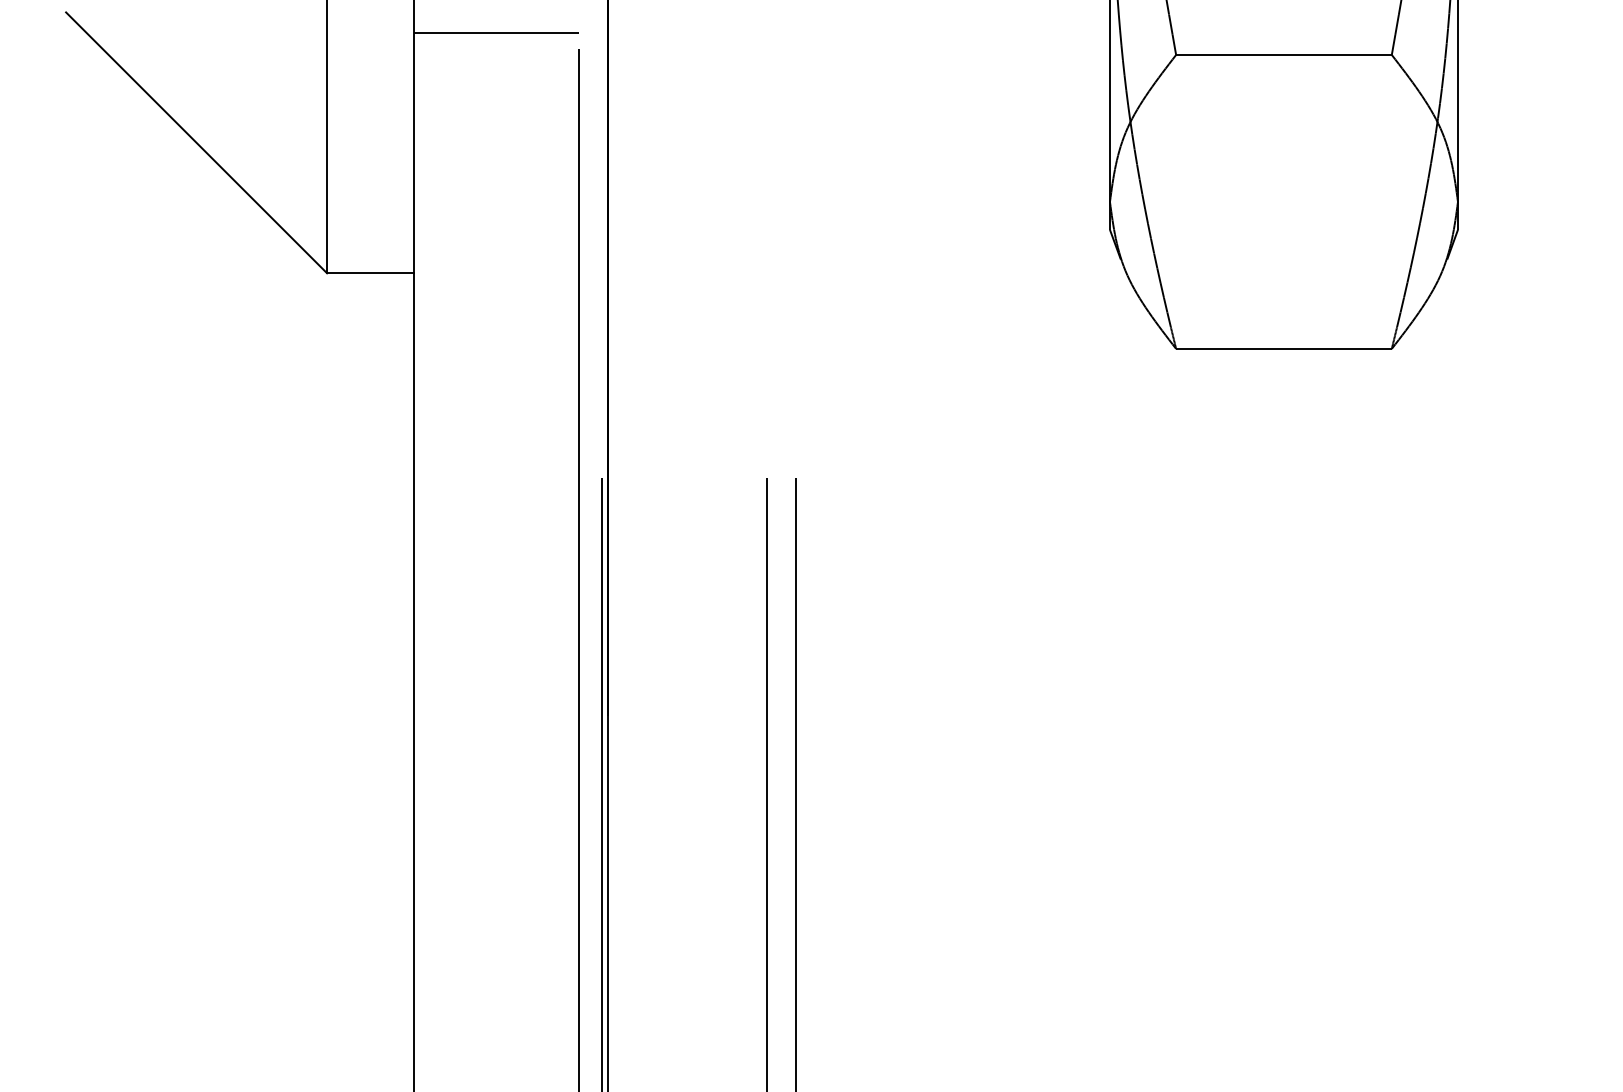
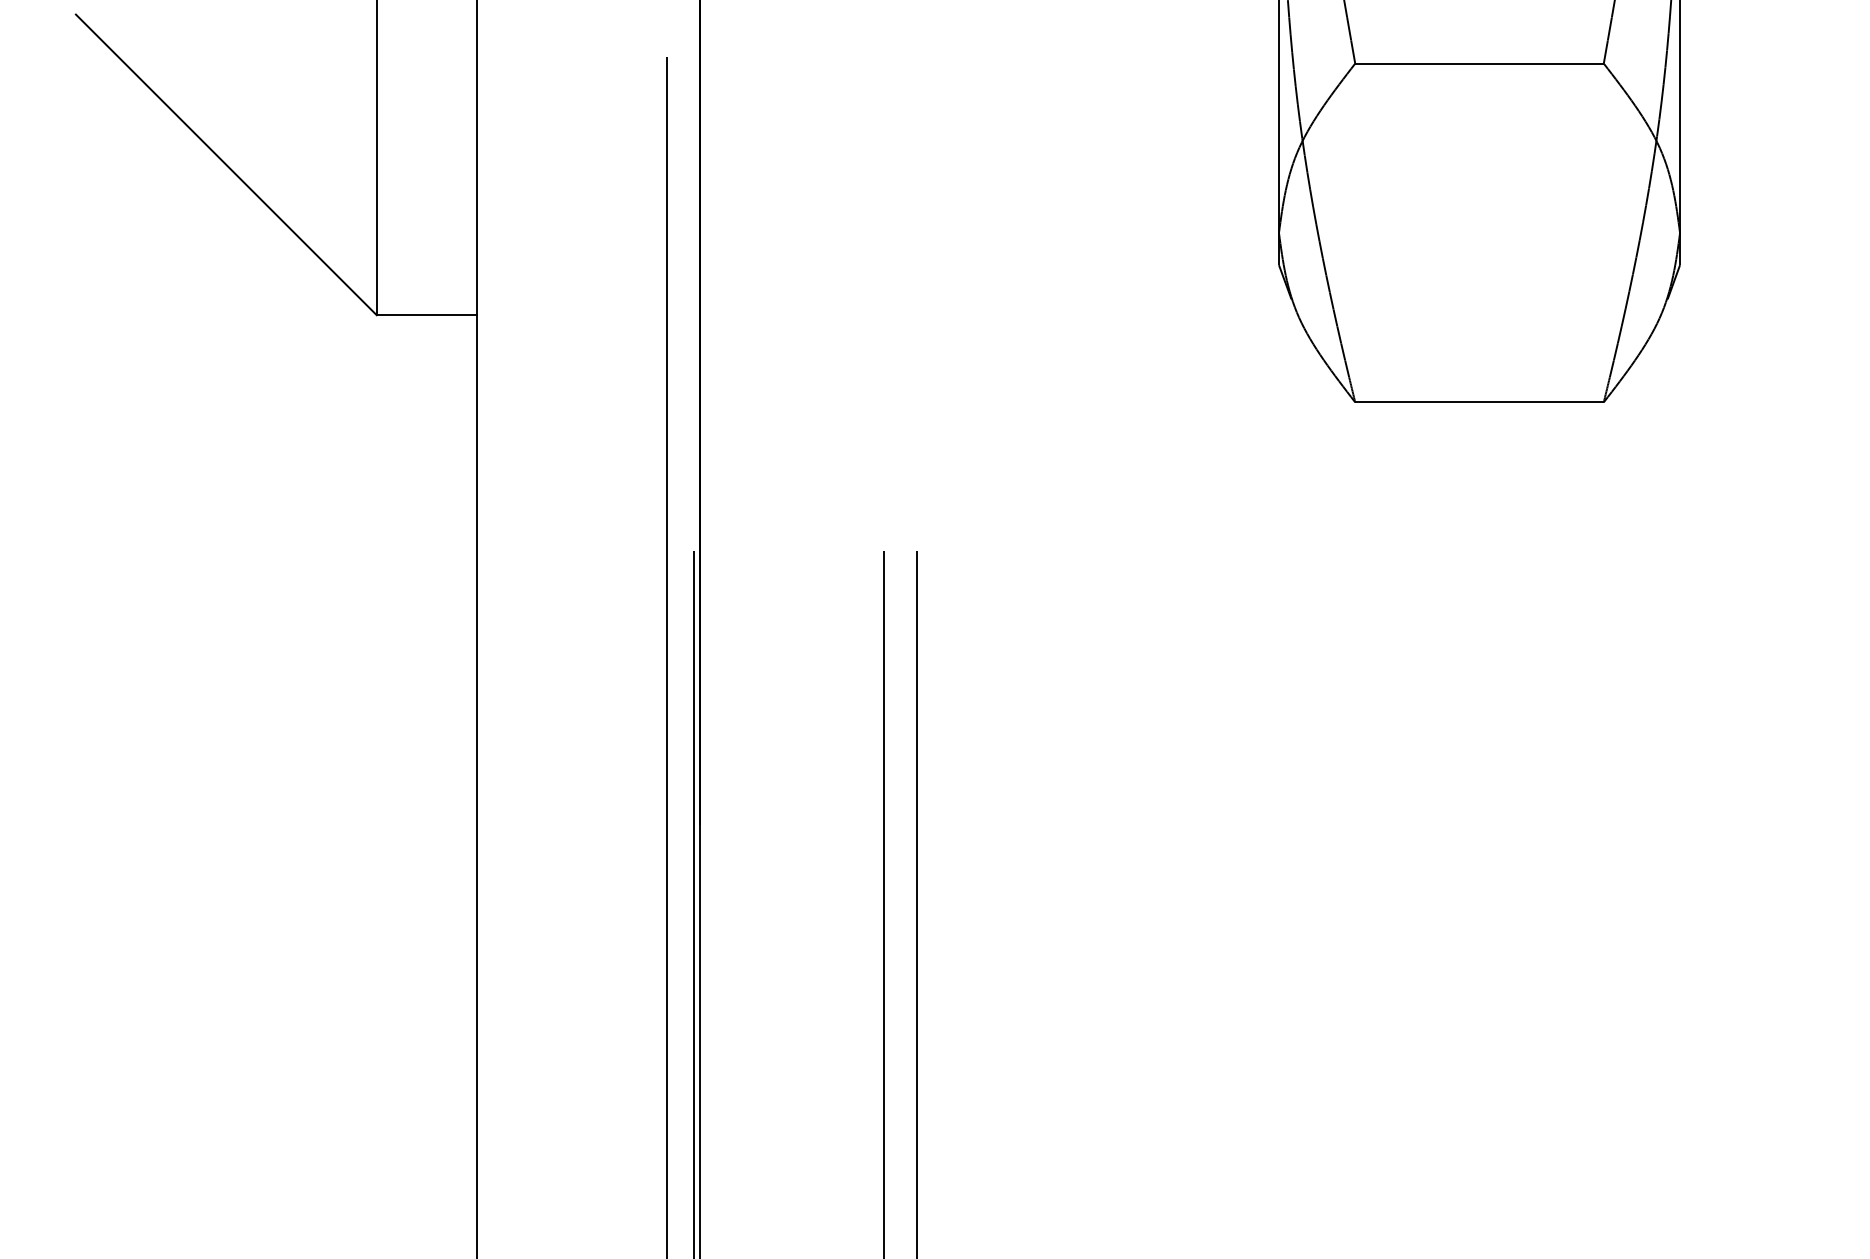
line: (496, 33) -> (572, 38), removed

